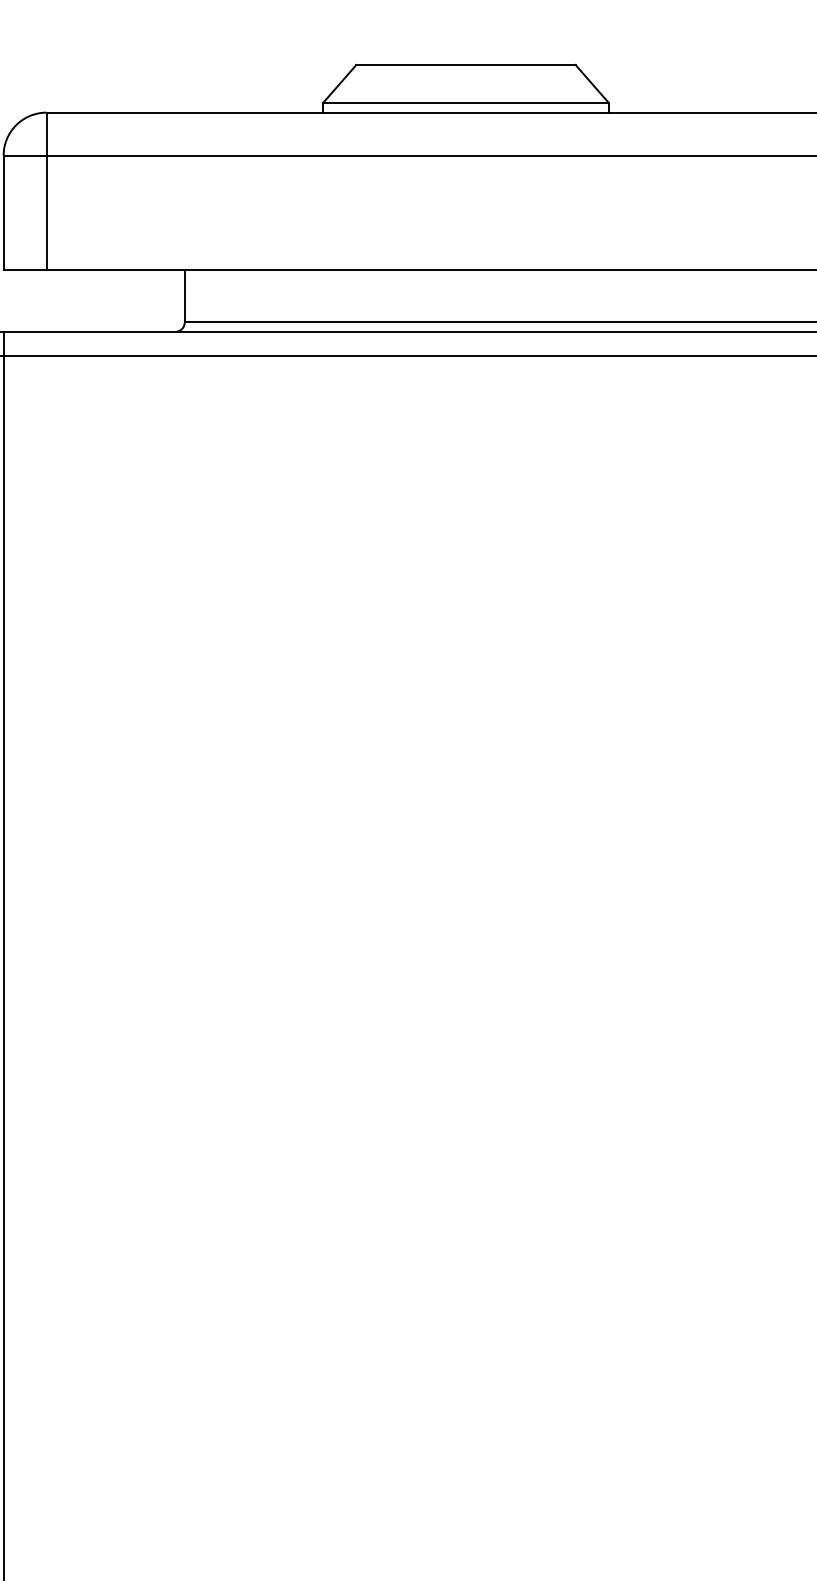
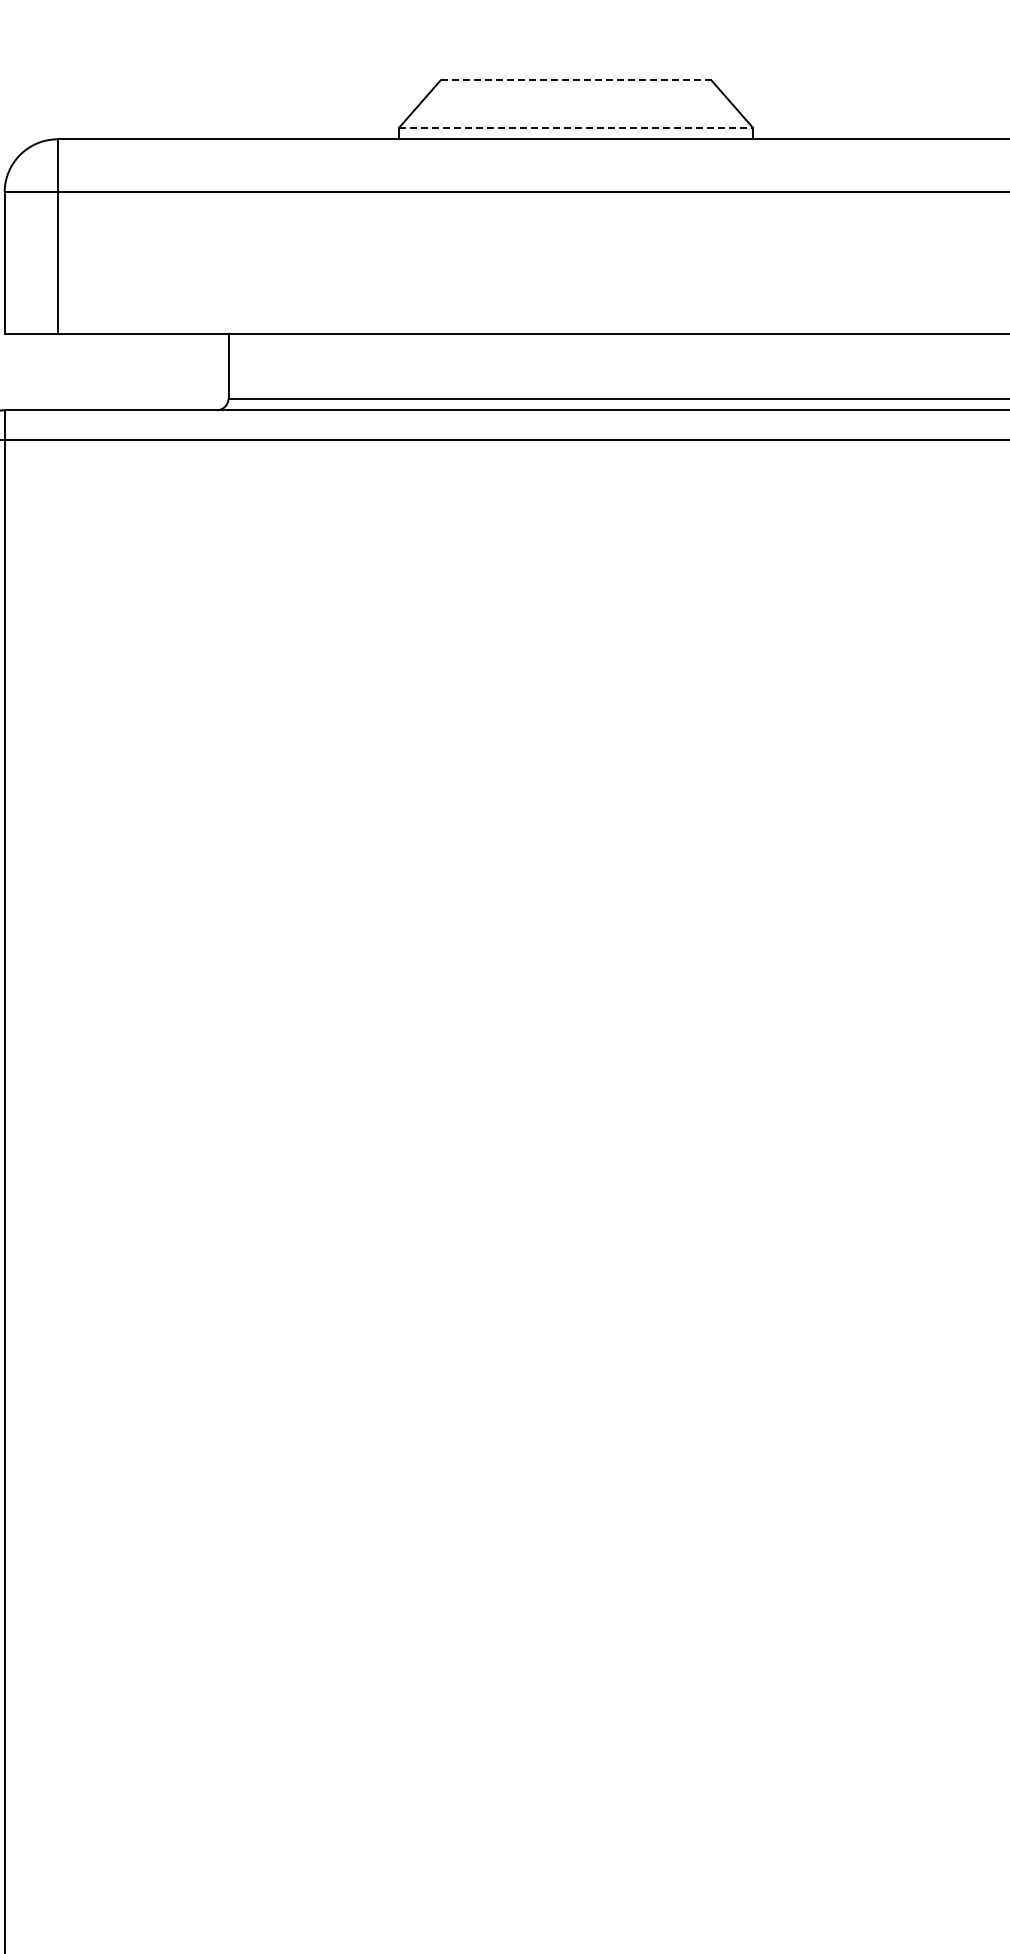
line: (466, 65) -> (576, 80), solid -> dashed
line: (466, 103) -> (576, 127), solid -> dashed

